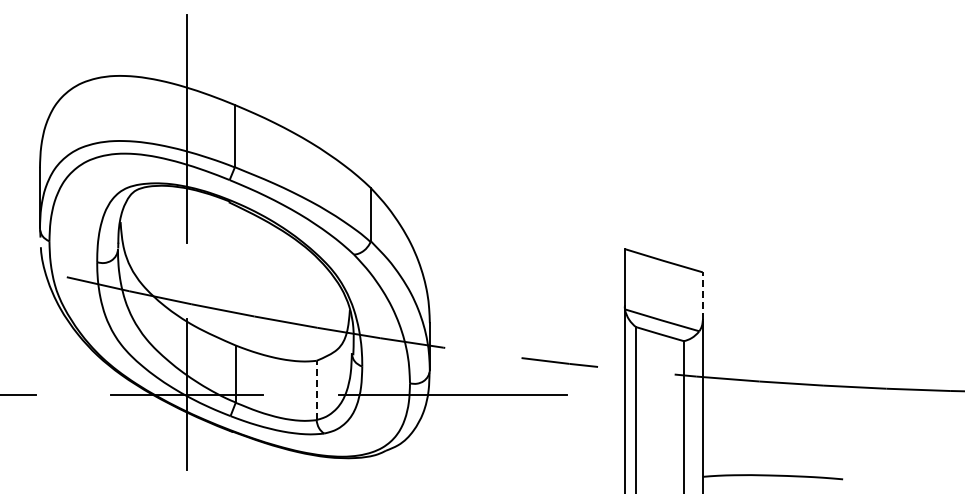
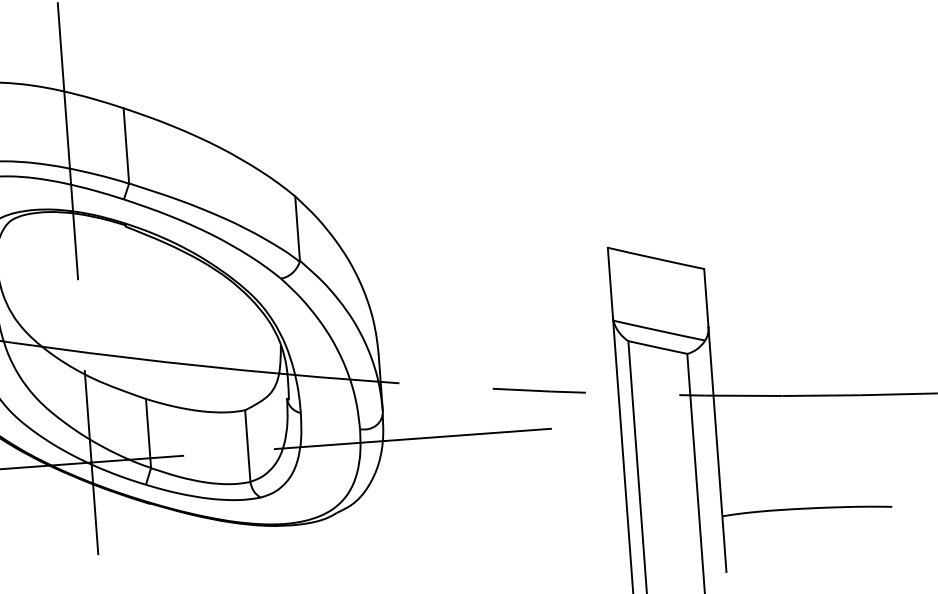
line: (702, 295) -> (705, 297), dashed -> solid
line: (316, 390) -> (247, 446), dashed -> solid

